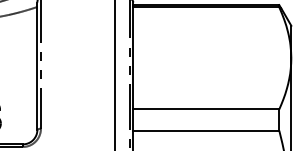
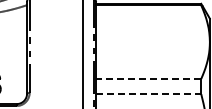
line: (206, 108) -> (148, 78), solid -> dashed
line: (206, 131) -> (148, 94), solid -> dashed

